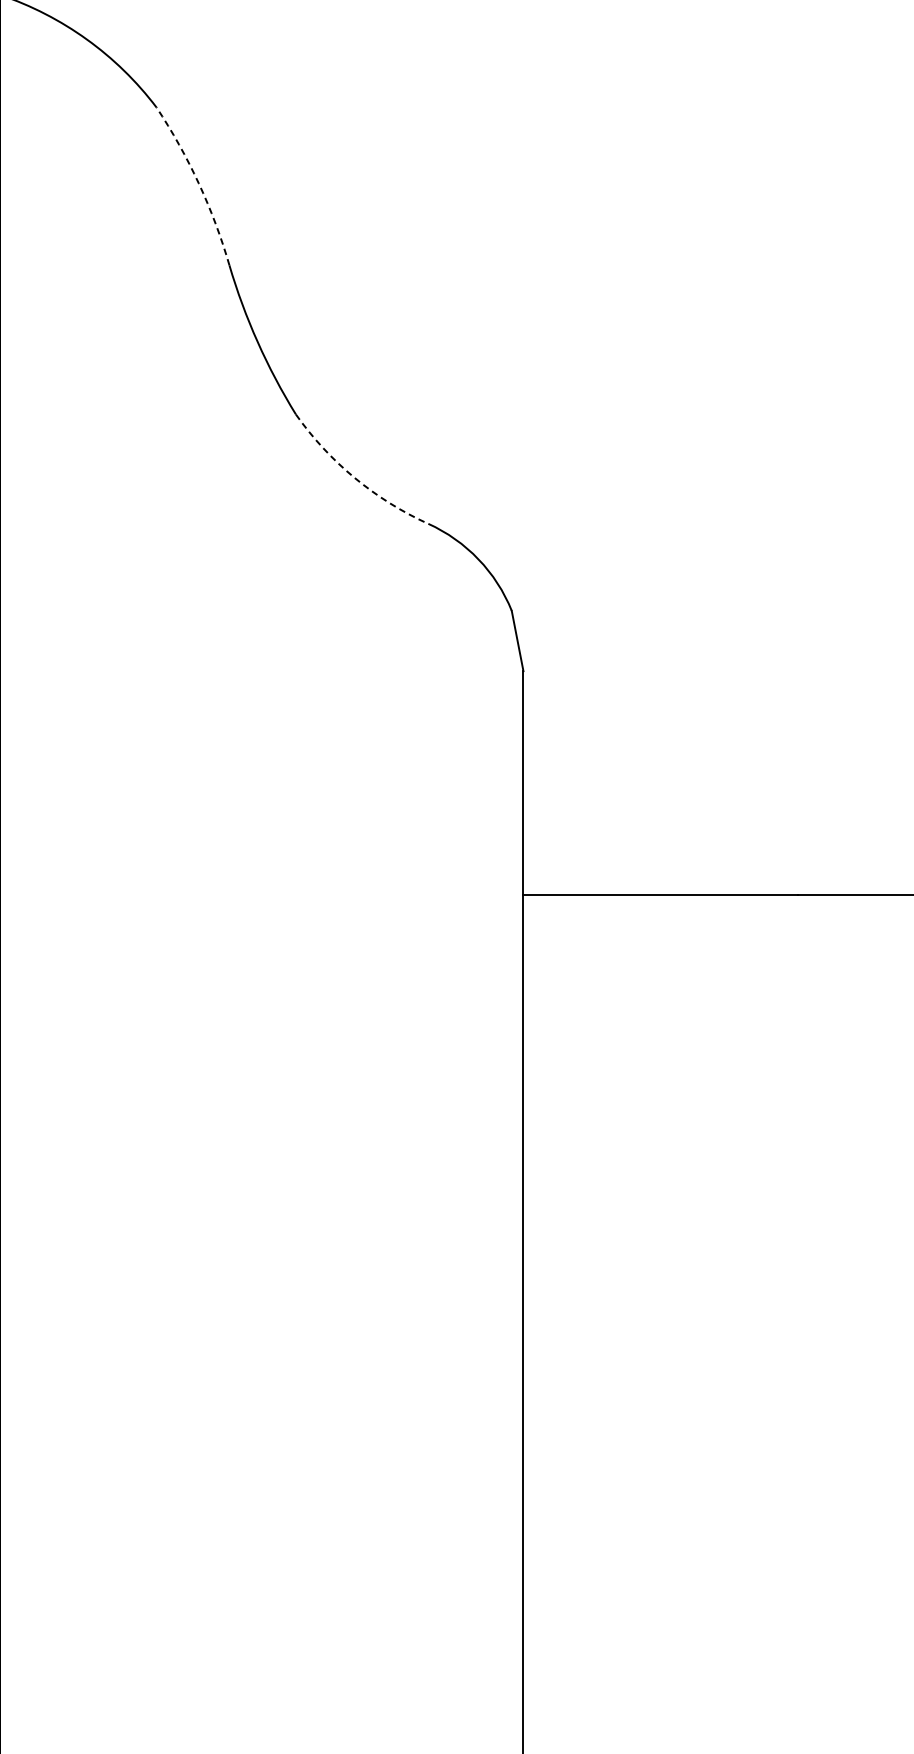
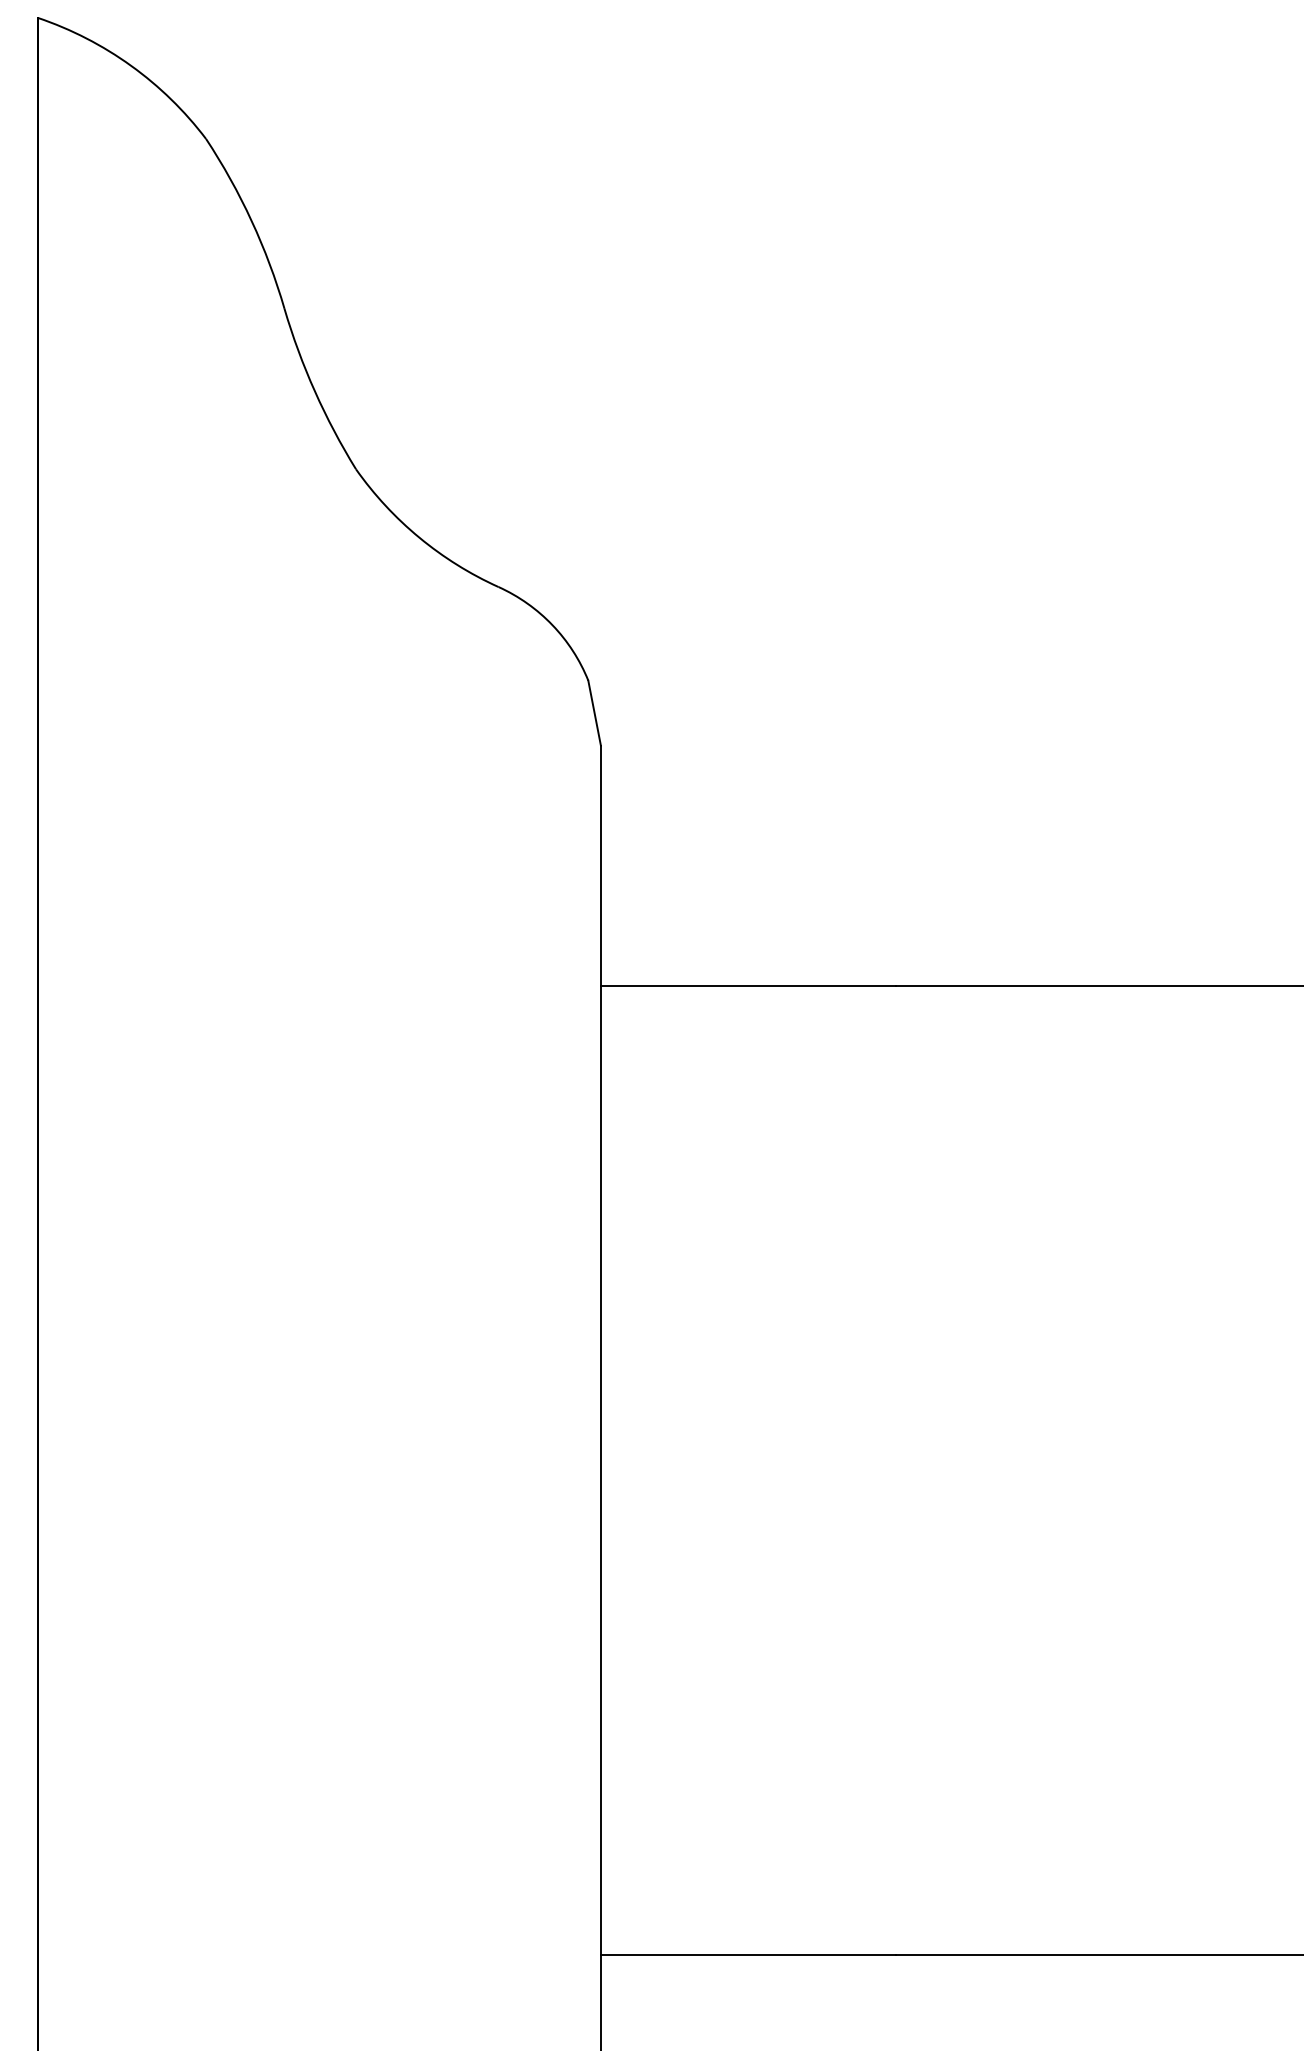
arc: (198, 183) -> (251, 220), dashed -> solid
arc: (354, 477) -> (419, 537), dashed -> solid

